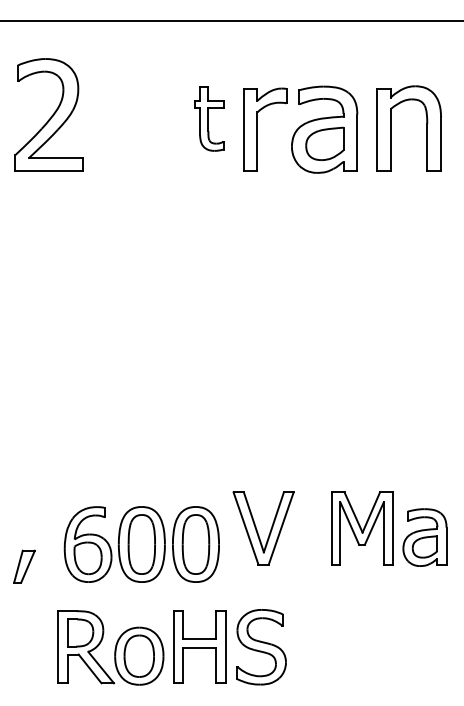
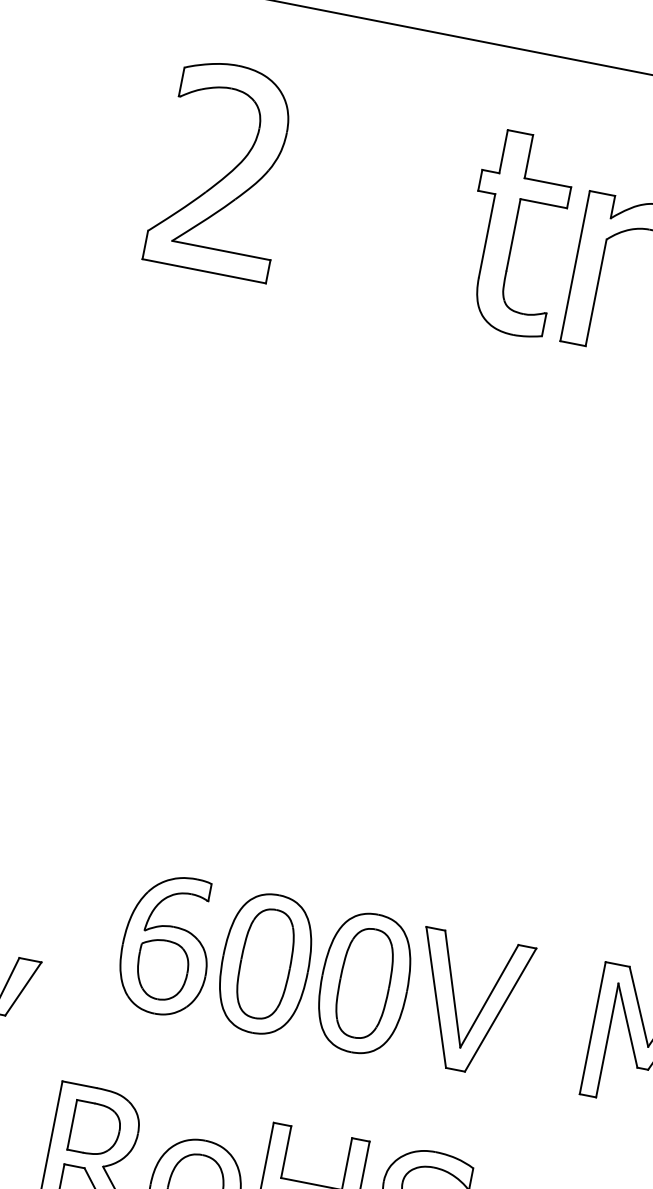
part: (208, 118) -> (514, 233), size x1.67
part: (141, 544) -> (264, 963), moved

